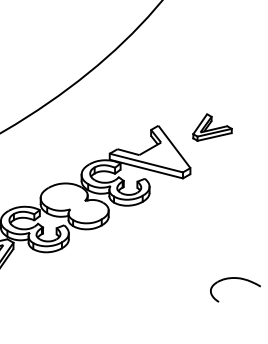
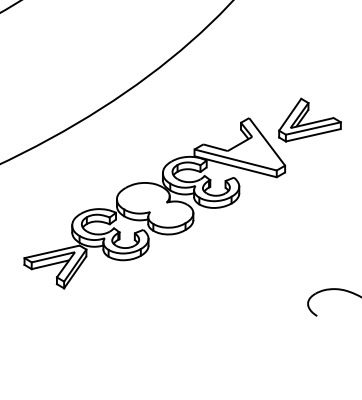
part: (212, 127) -> (309, 119), size x1.43

